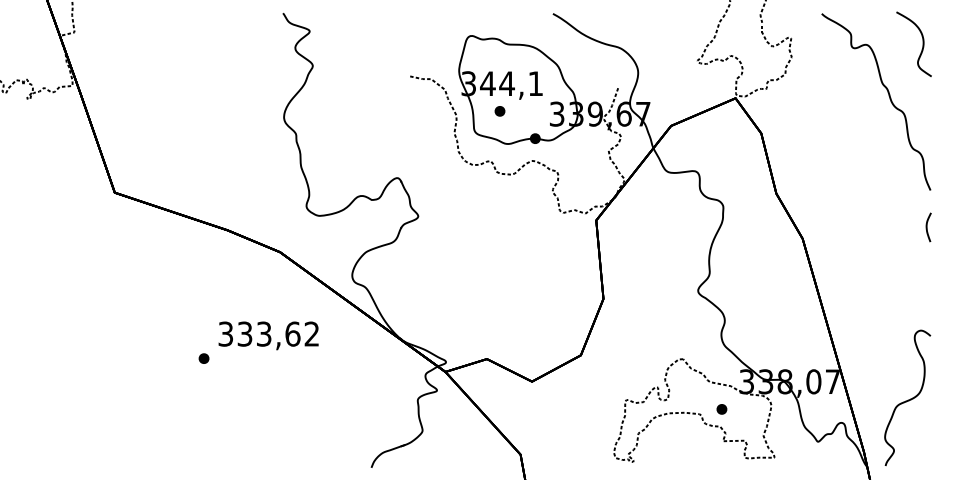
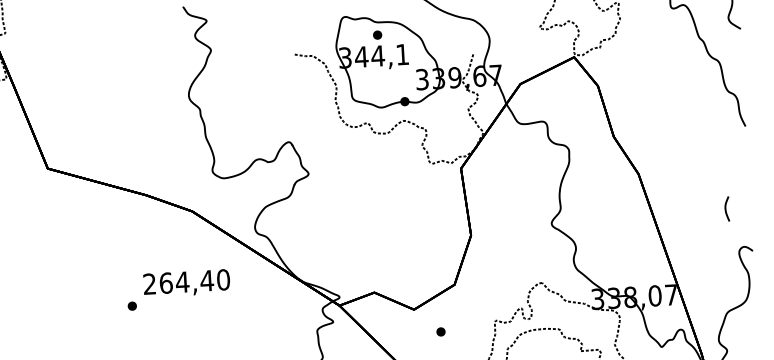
part: (499, 111) -> (377, 35), moved
curve: (927, 227) -> (726, 209), moved
text: (268, 333) -> (186, 281), 333,62 -> 264,40
part: (721, 409) -> (440, 332), moved

